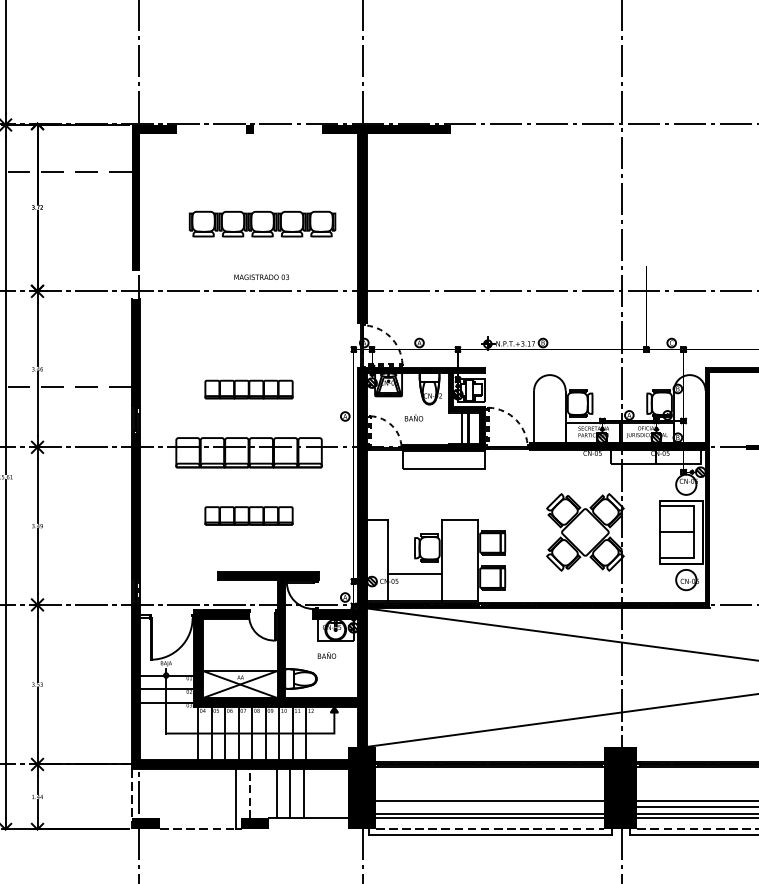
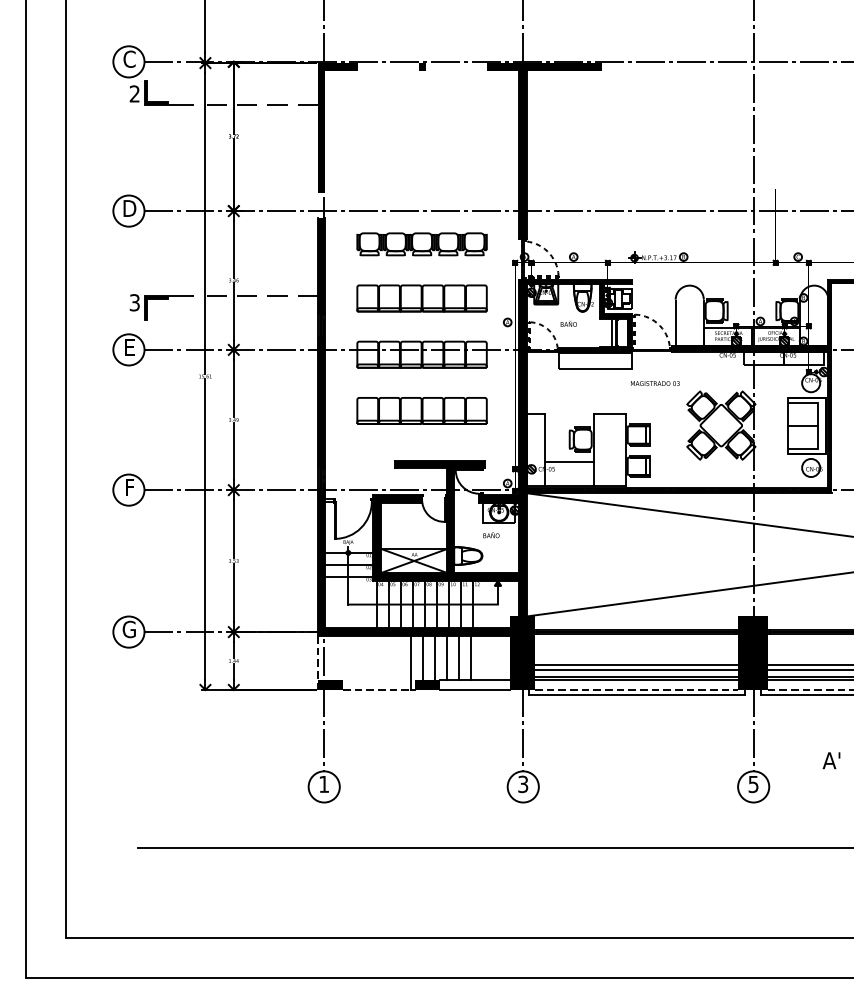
part: (261, 224) -> (421, 244), moved
text: (261, 277) -> (655, 383), moved
part: (248, 389) -> (421, 298), size x1.67
part: (248, 515) -> (421, 410), size x1.67
line: (249, 793) -> (422, 657), dashed -> solid
line: (263, 793) -> (434, 657), added
line: (490, 807) -> (636, 670), added
line: (309, 828) -> (475, 689), added

